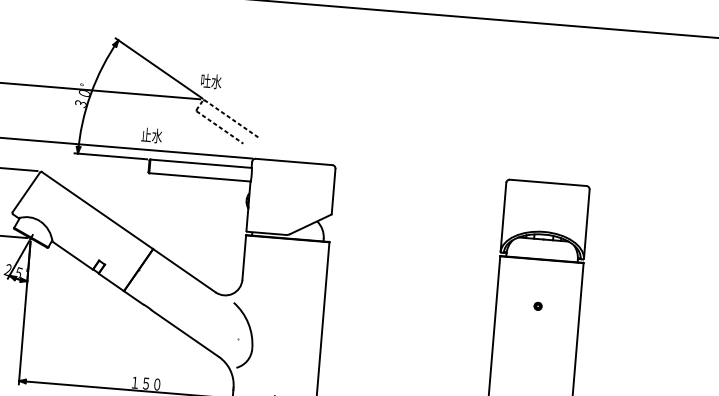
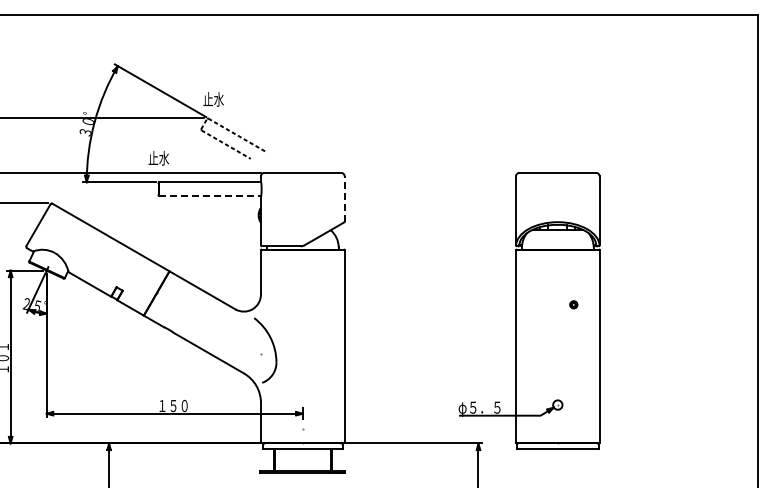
text: (206, 81) -> (208, 99), 吐水 -> 止水
line: (200, 176) -> (210, 195), solid -> dashed
line: (333, 191) -> (344, 199), solid -> dashed
part: (537, 305) -> (573, 304), moved

